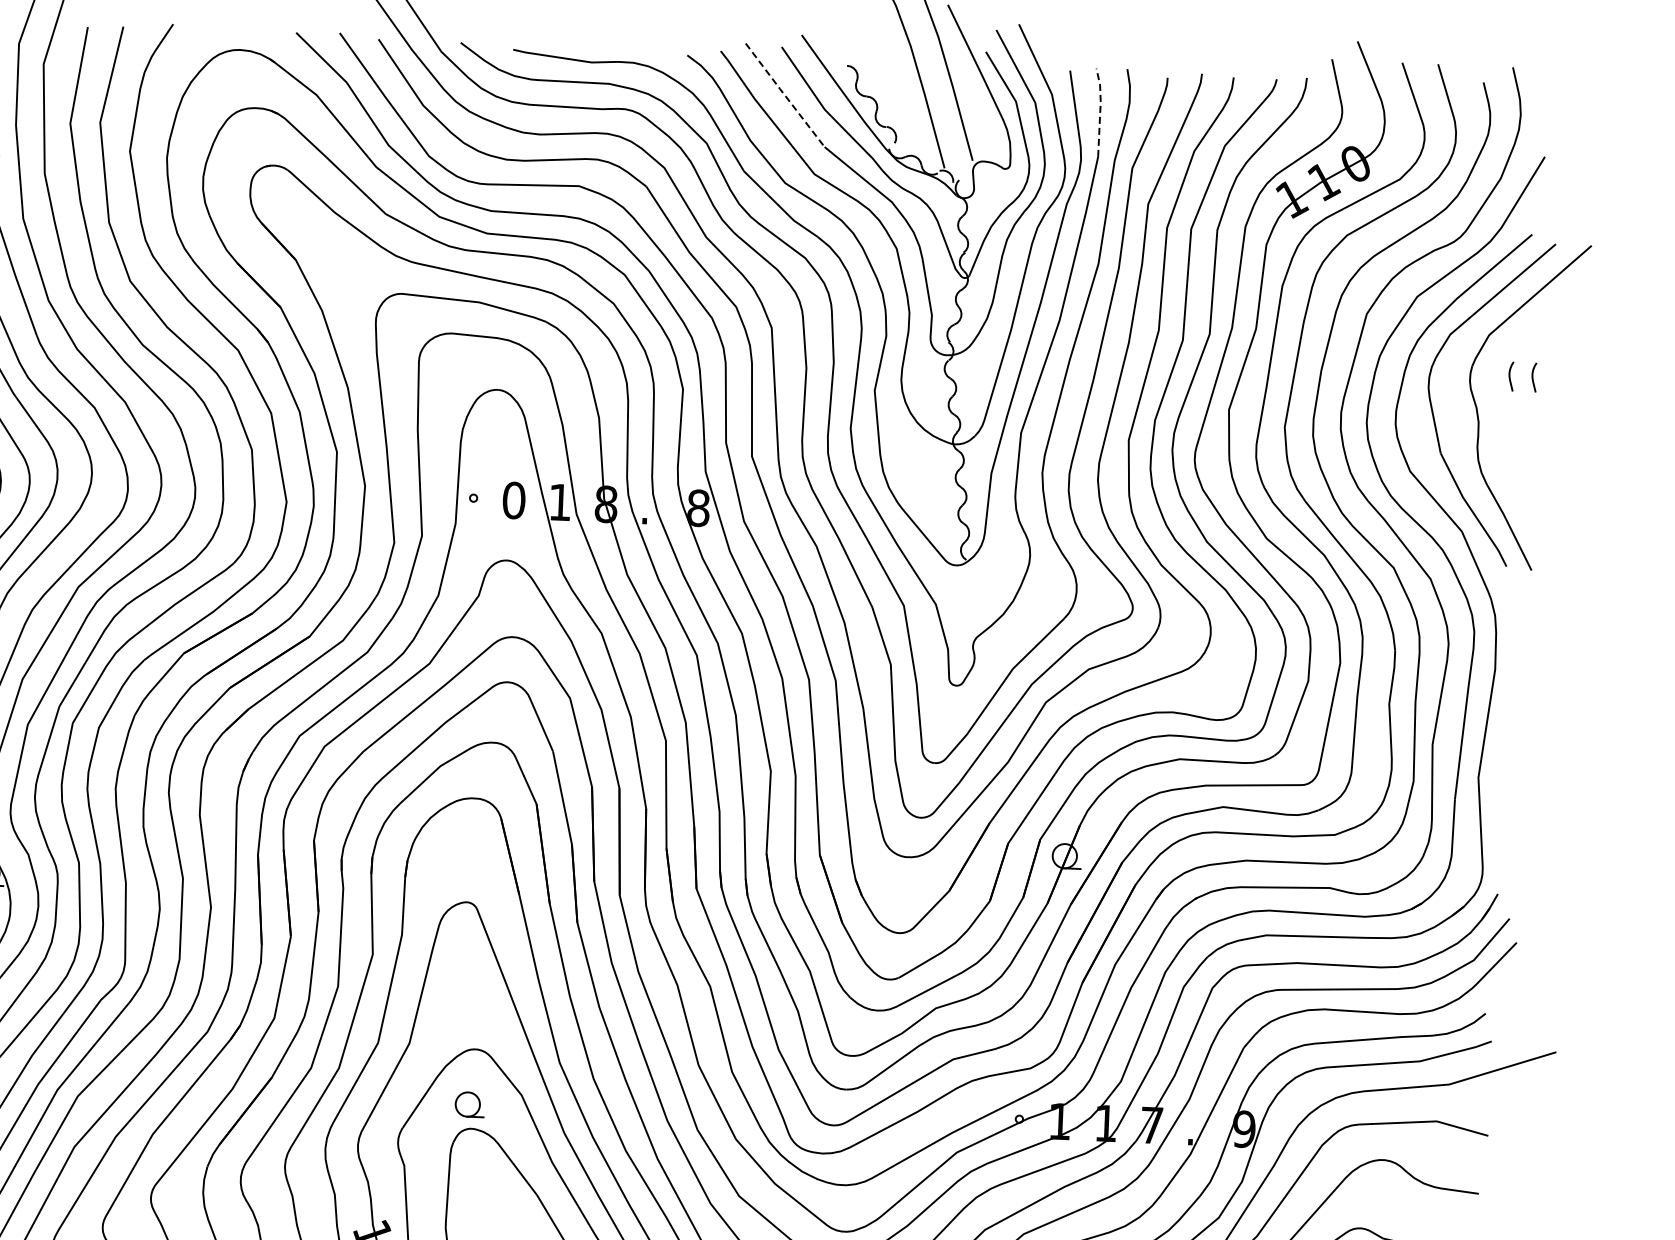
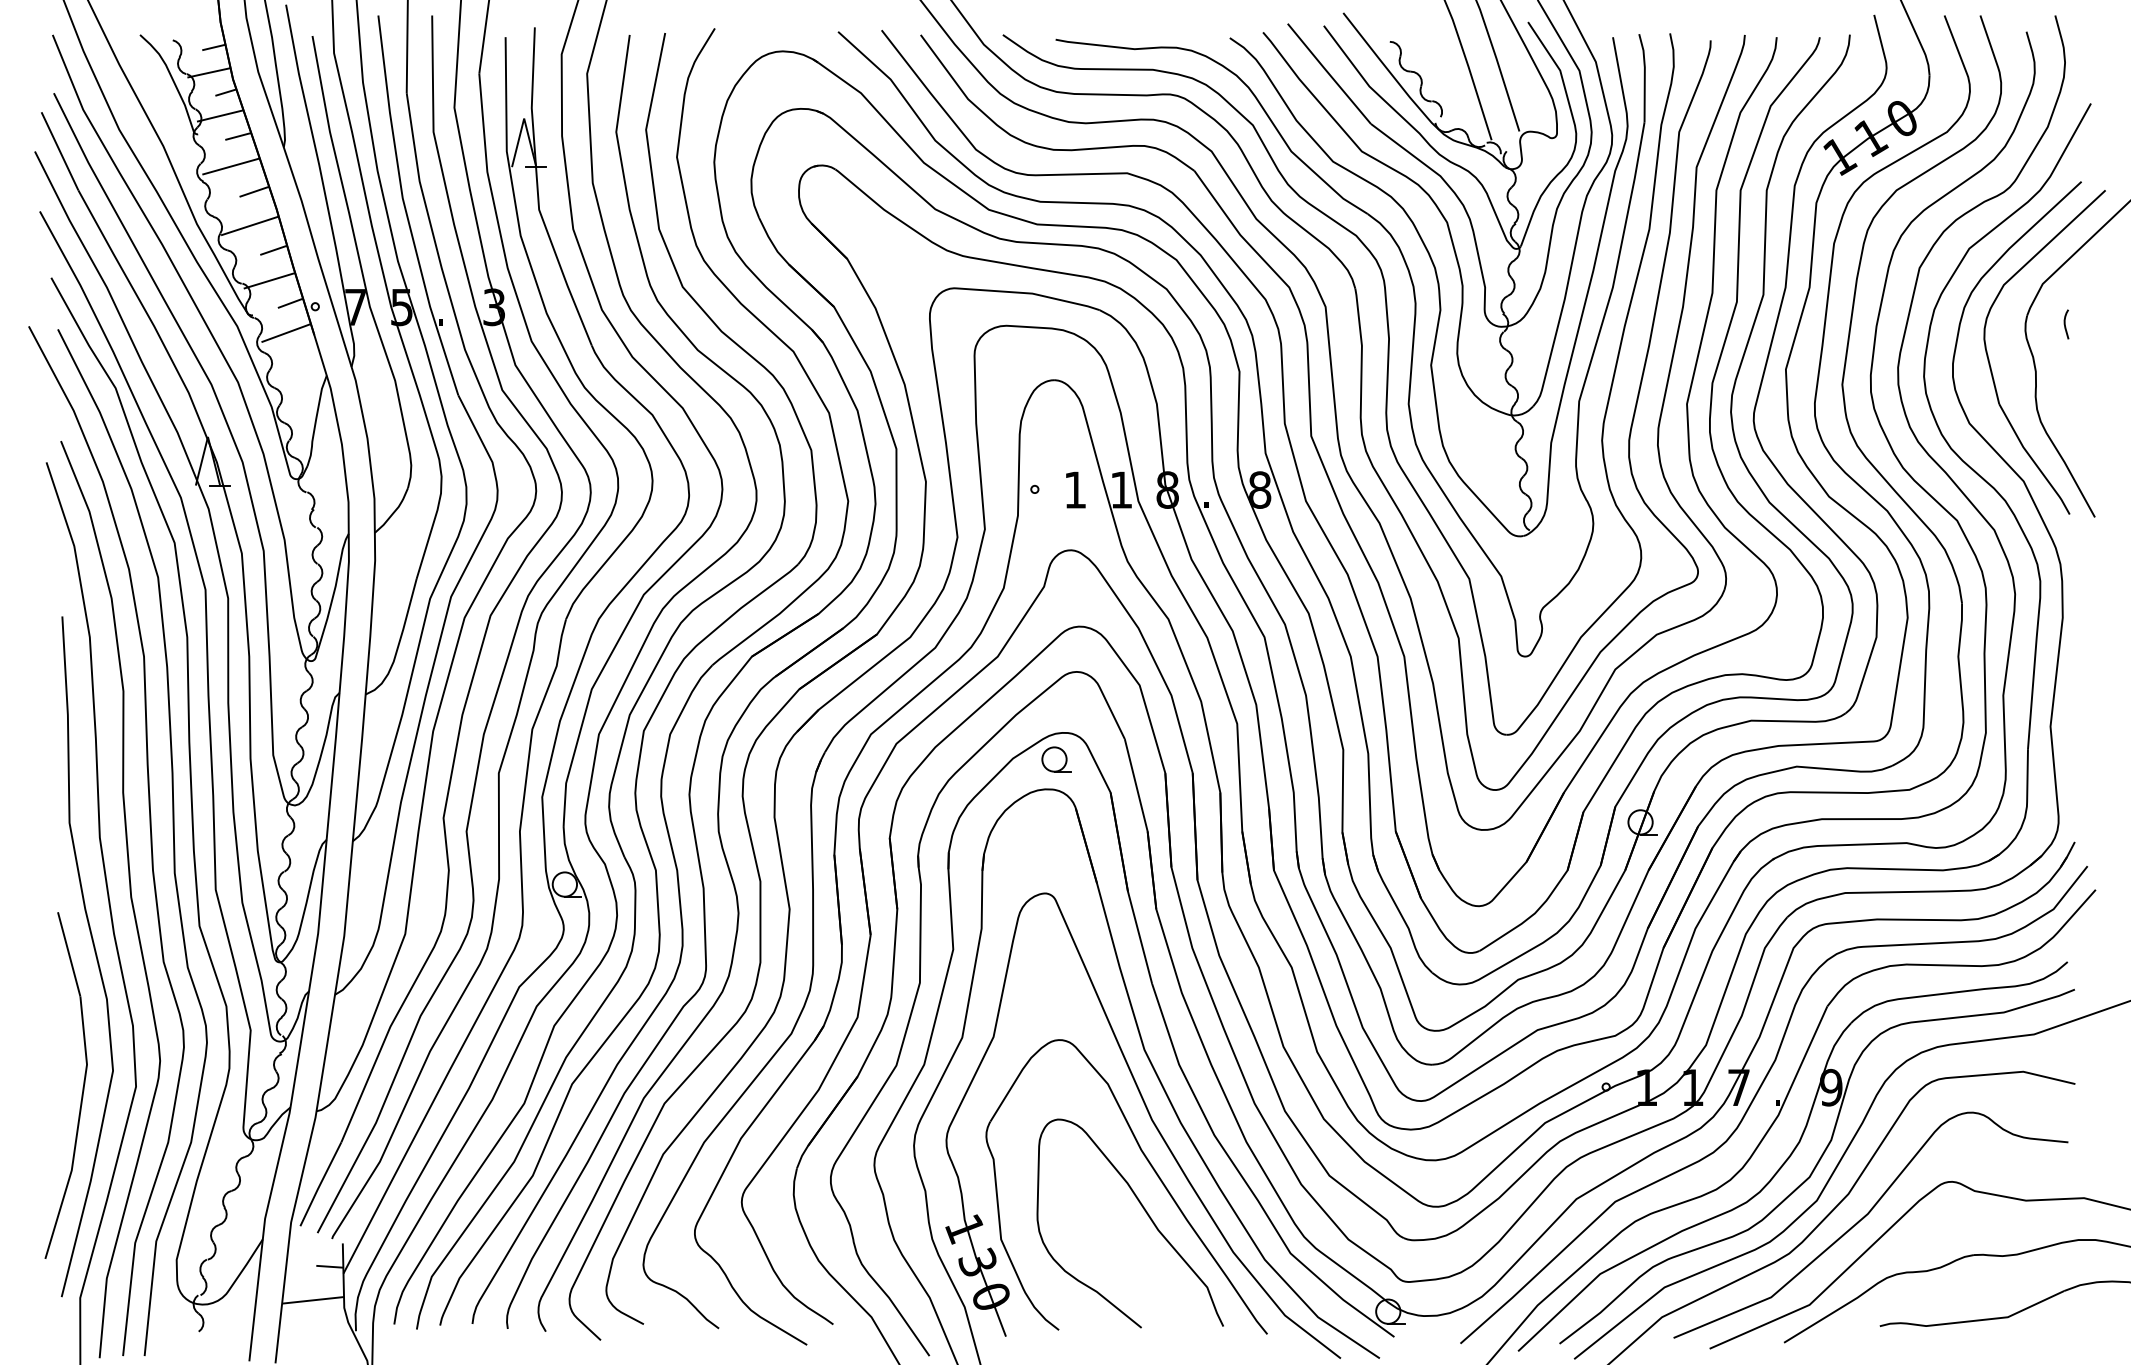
line: (784, 94) -> (1328, 73), dashed -> solid
line: (1099, 111) -> (1644, 76), dashed -> solid
curve: (1533, 377) -> (2088, 324), removed
text: (514, 499) -> (1075, 489), 0 -> 1
part: (469, 1104) -> (1056, 759), moved

